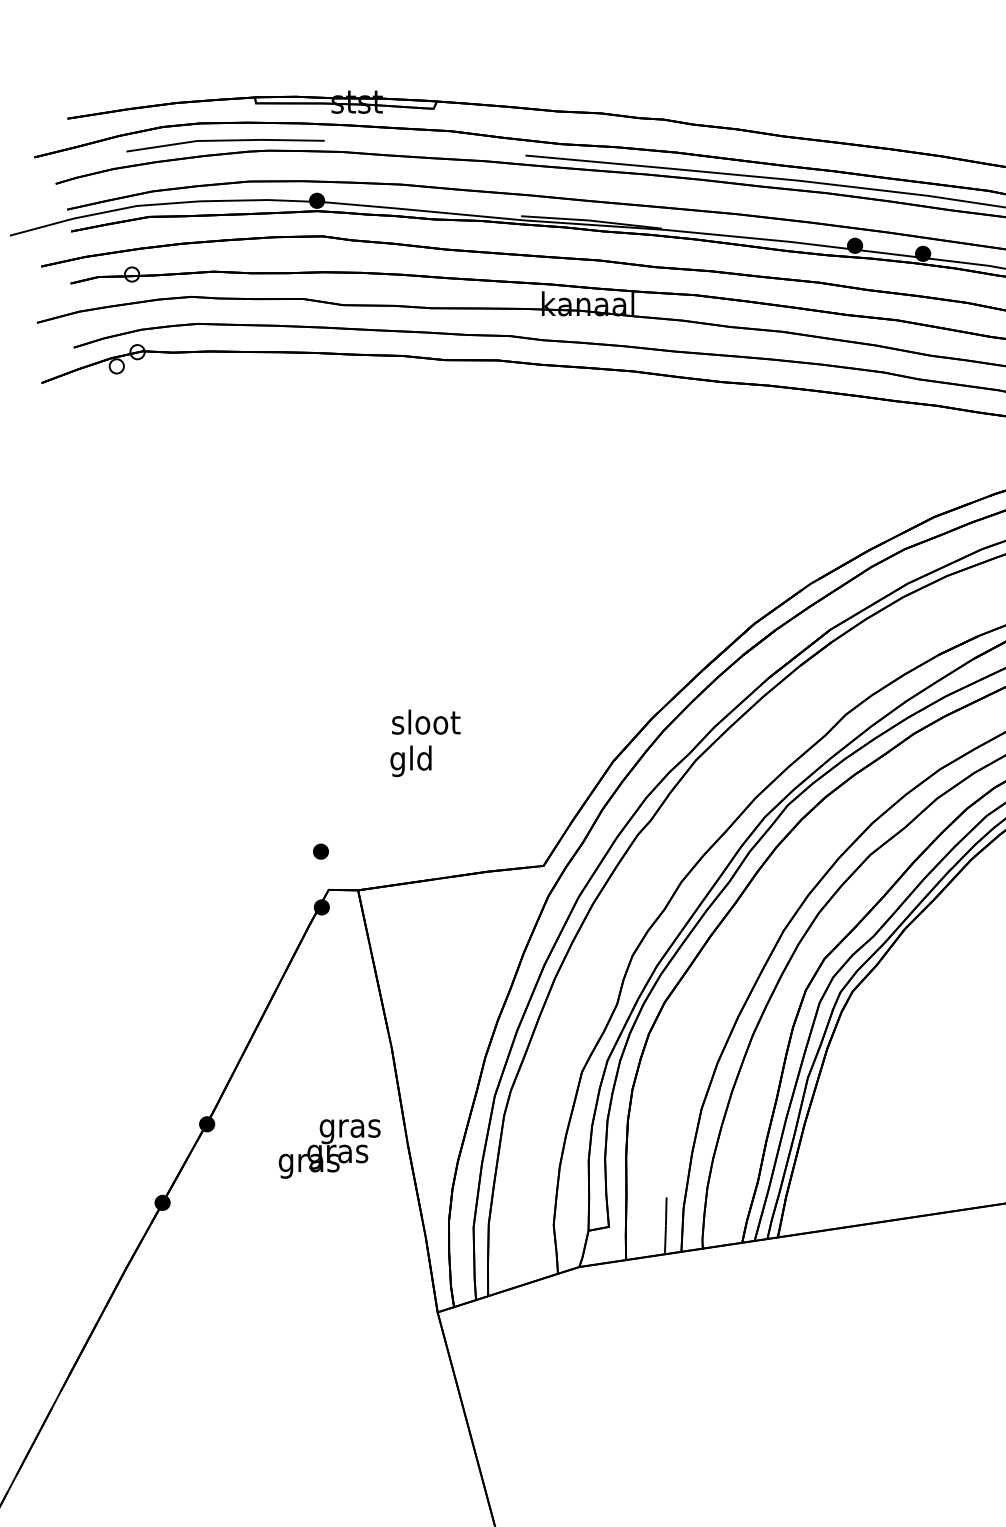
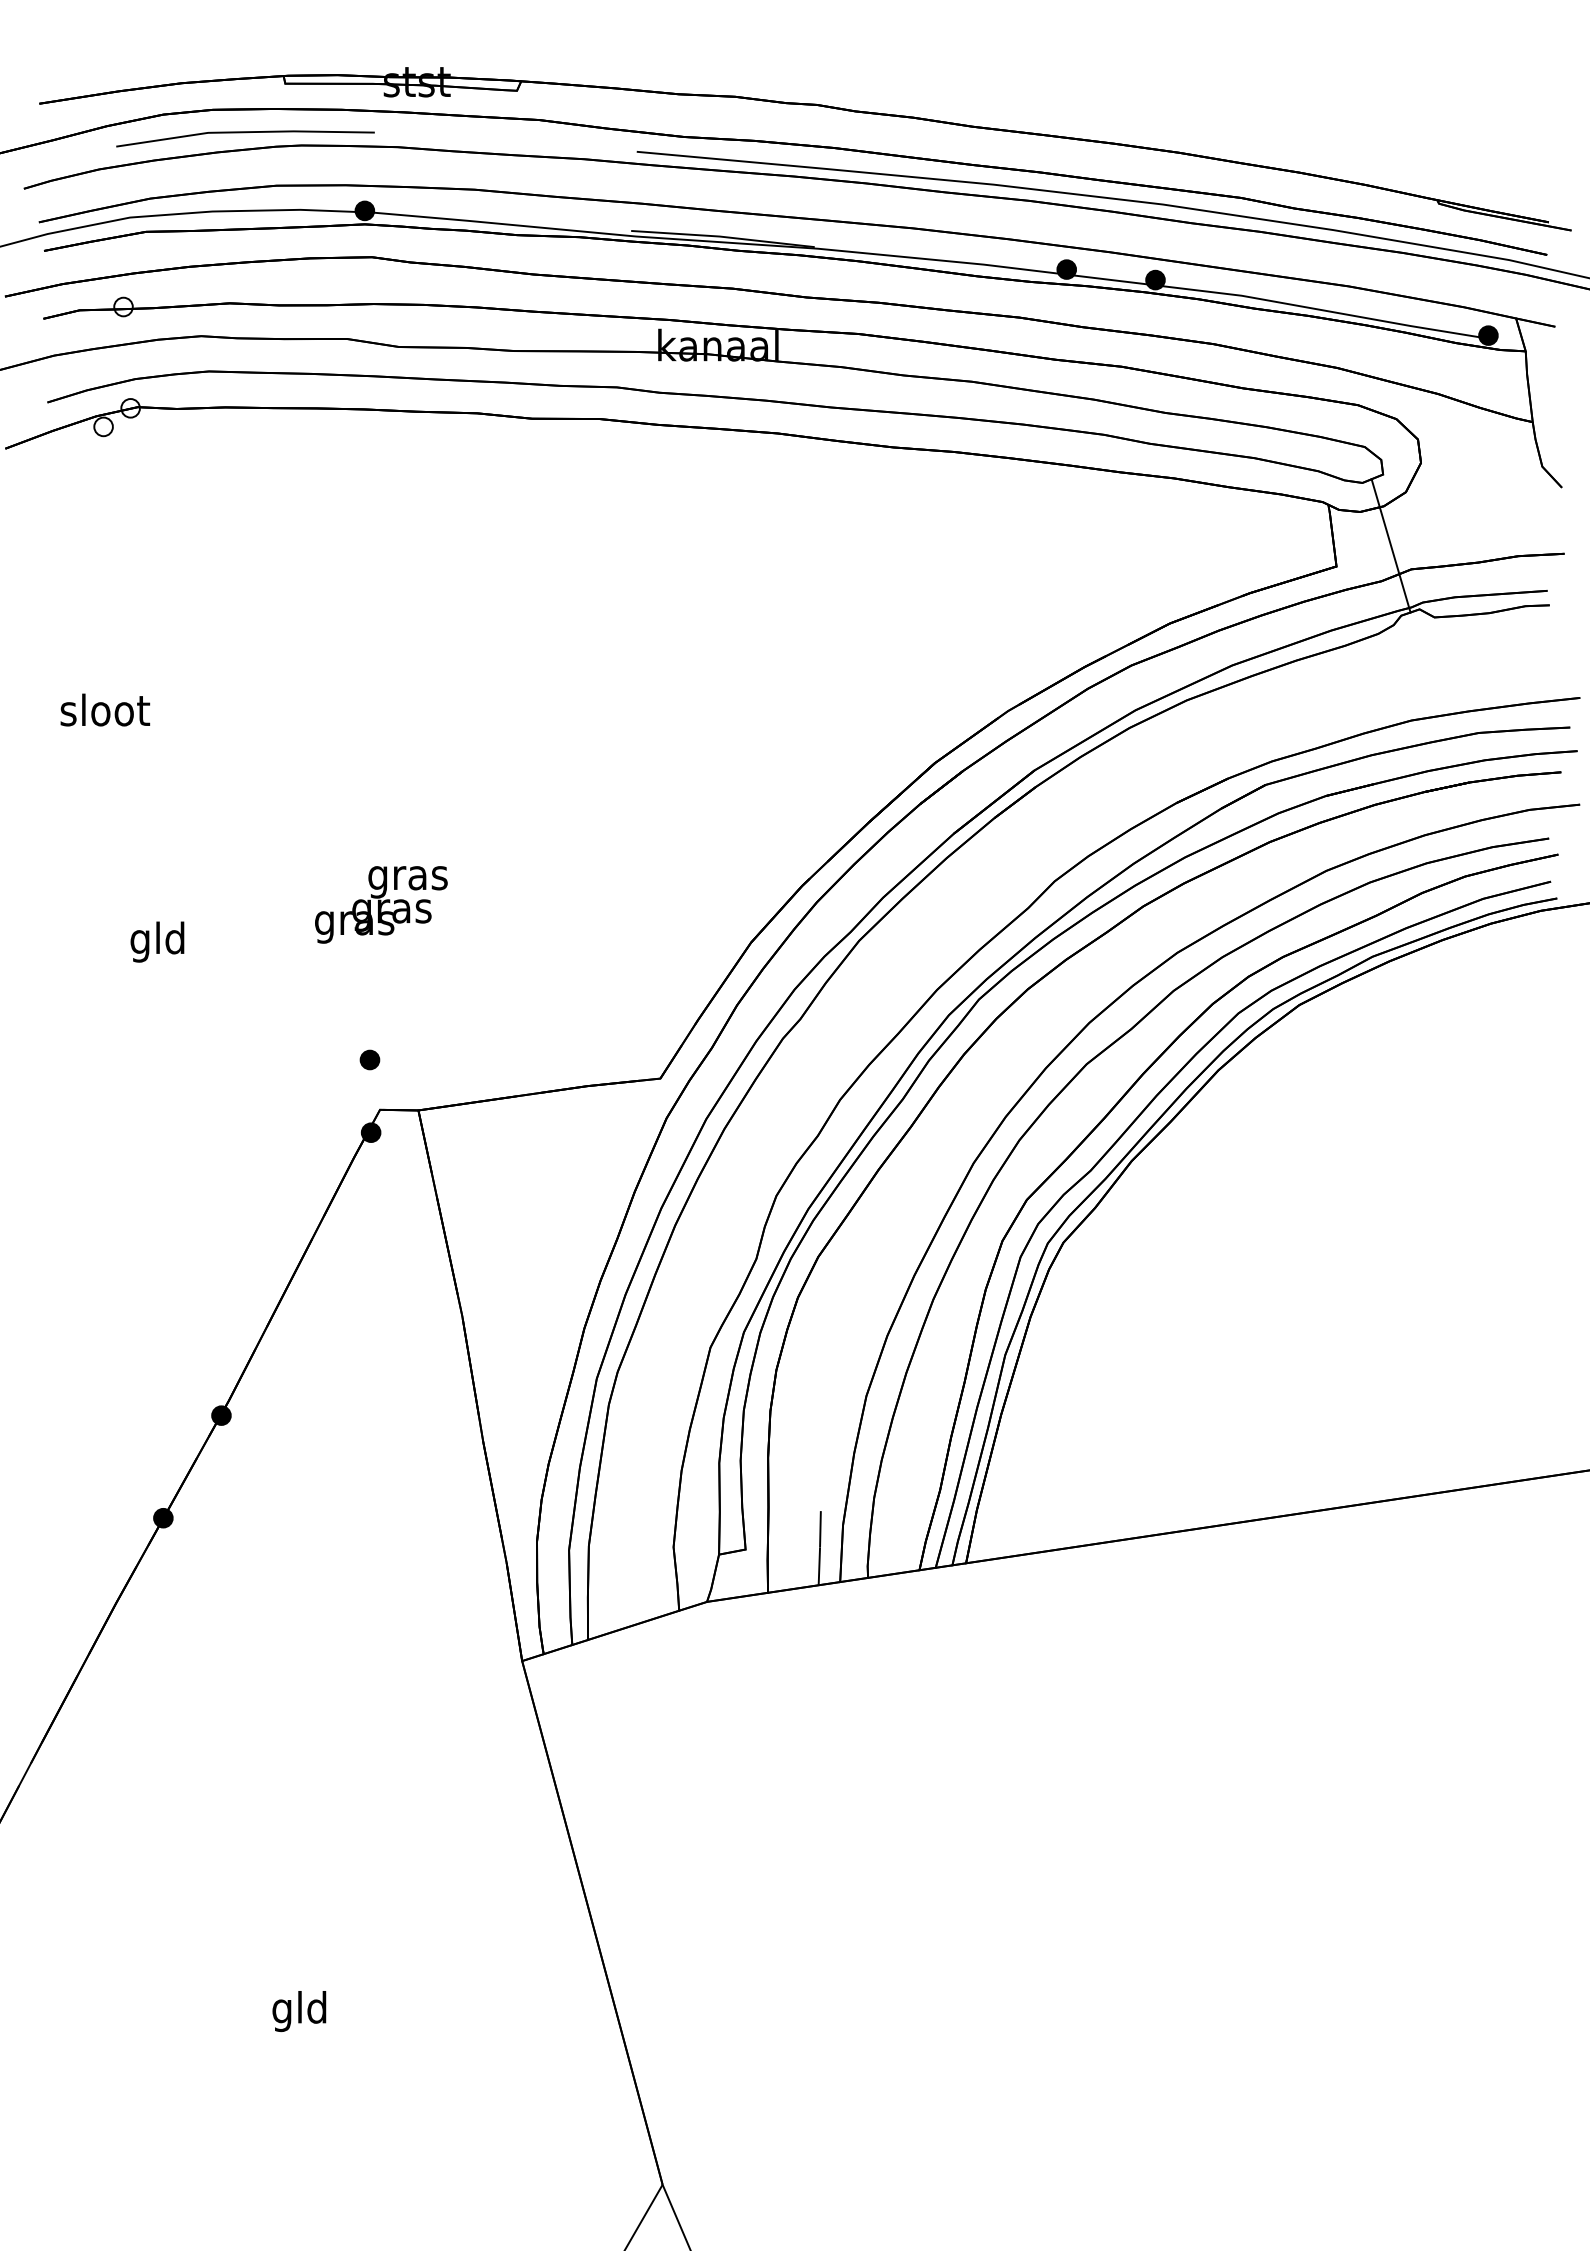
text: (426, 721) -> (105, 709), moved
text: (411, 760) -> (157, 941), moved
text: (329, 1148) -> (381, 904), moved

